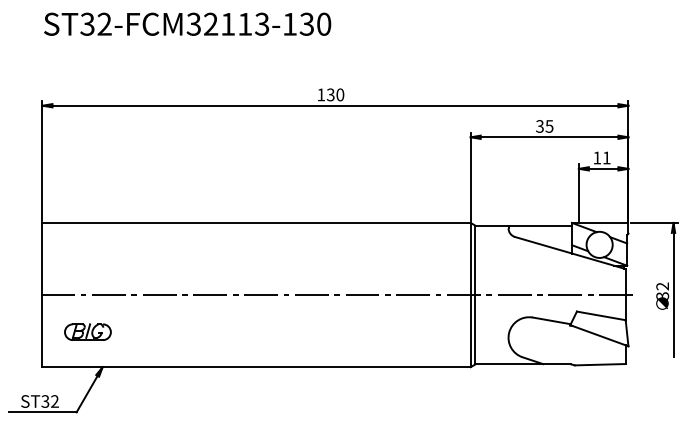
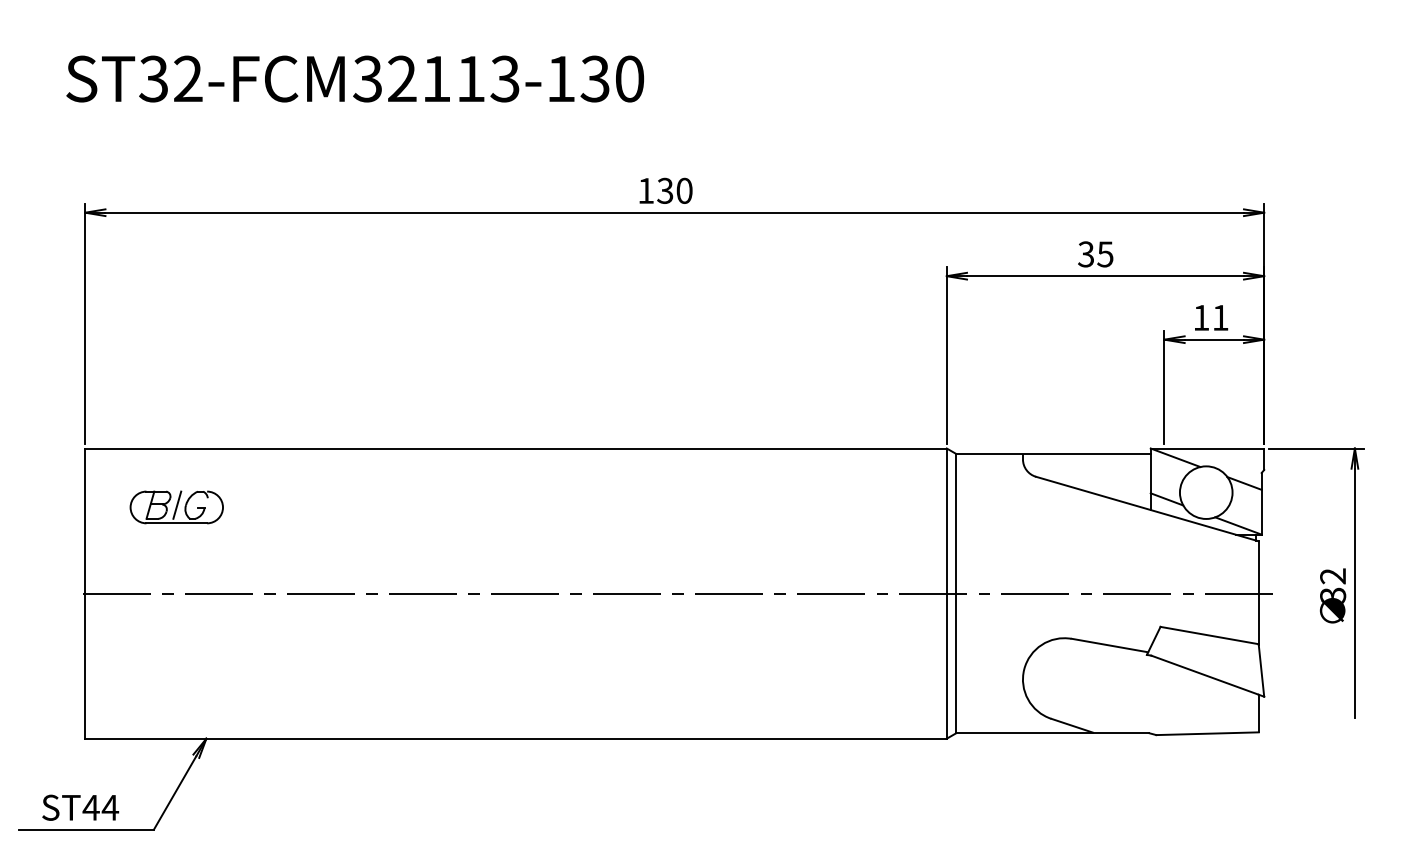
text: (187, 23) -> (354, 77), moved
part: (87, 331) -> (175, 505), moved
text: (50, 401) -> (101, 807), ST32 -> ST44

